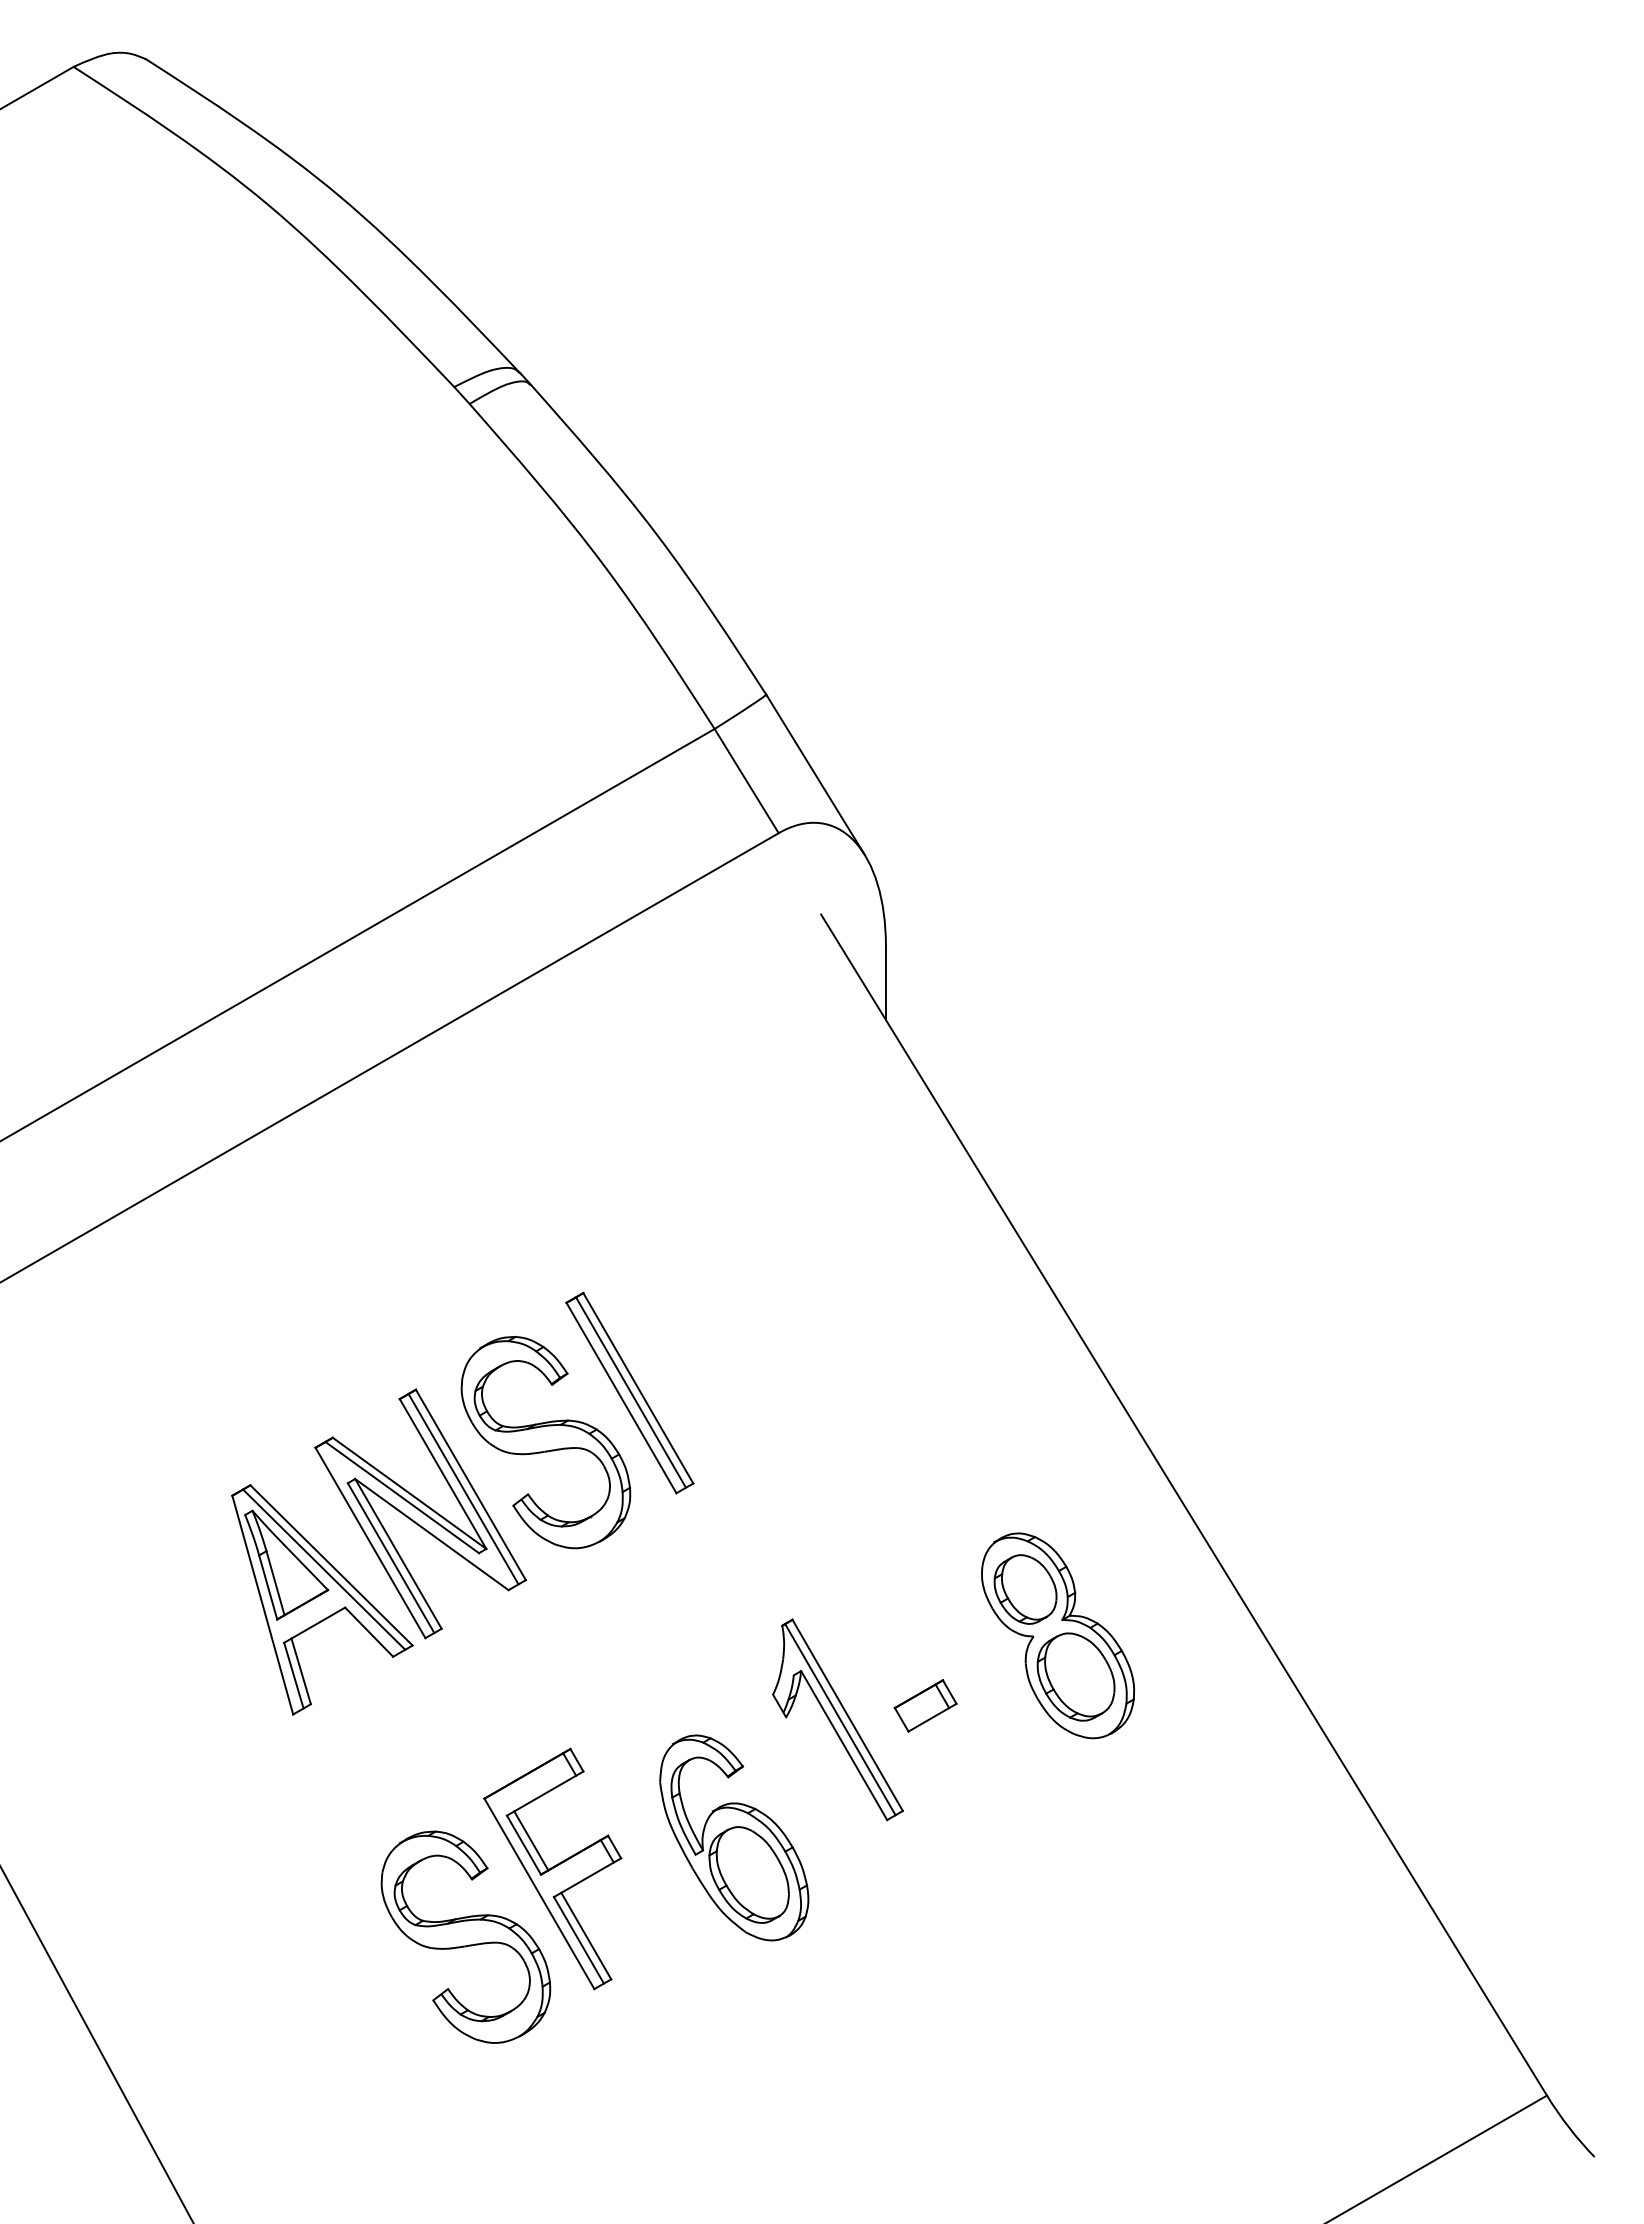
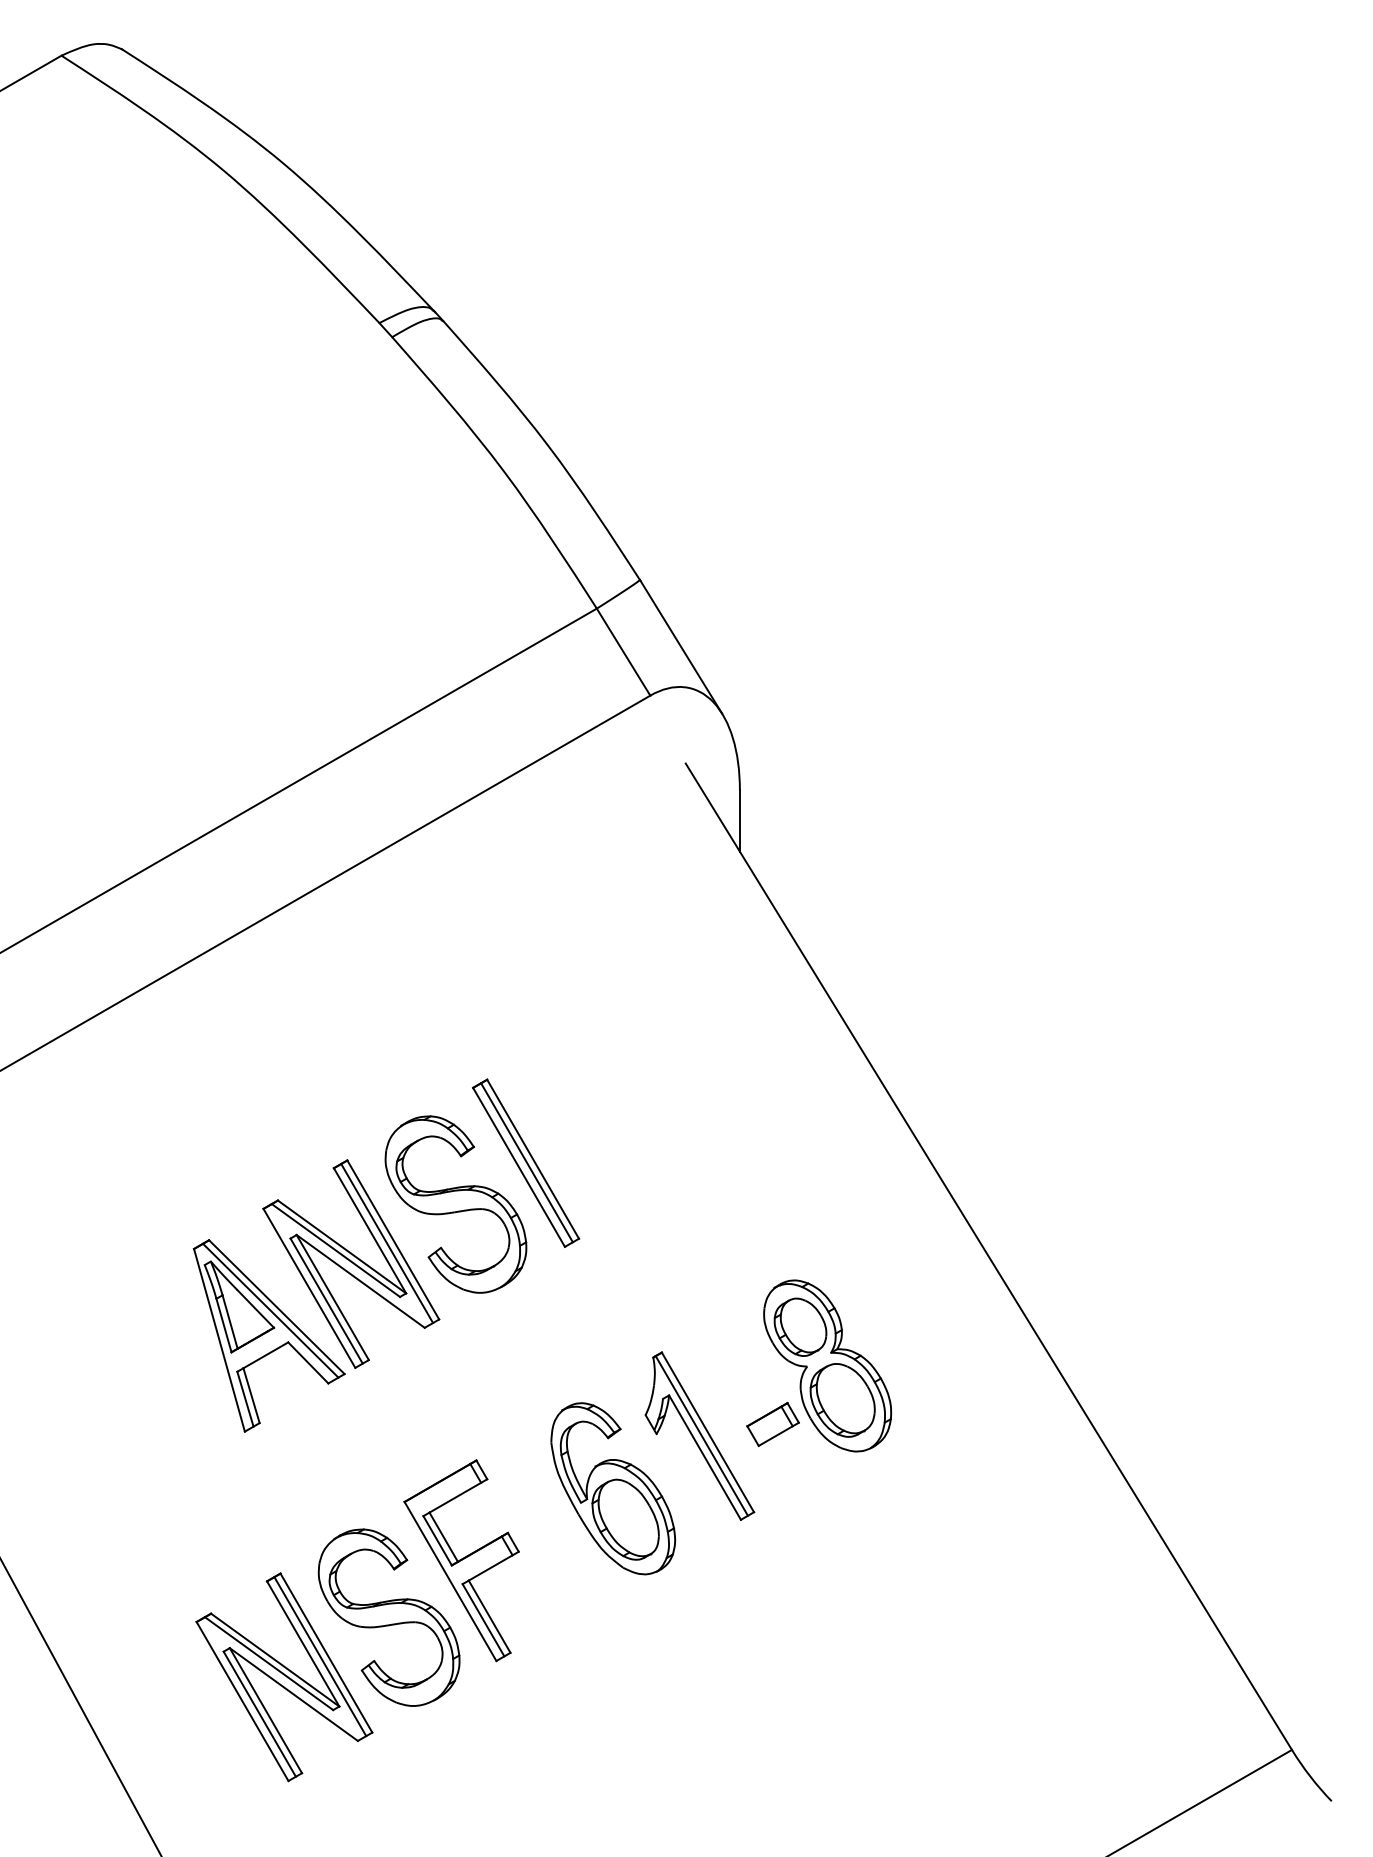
part: (1057, 1635) -> (827, 1365), moved
part: (734, 1837) -> (613, 1488), moved
part: (340, 2008) -> (284, 1677), added

